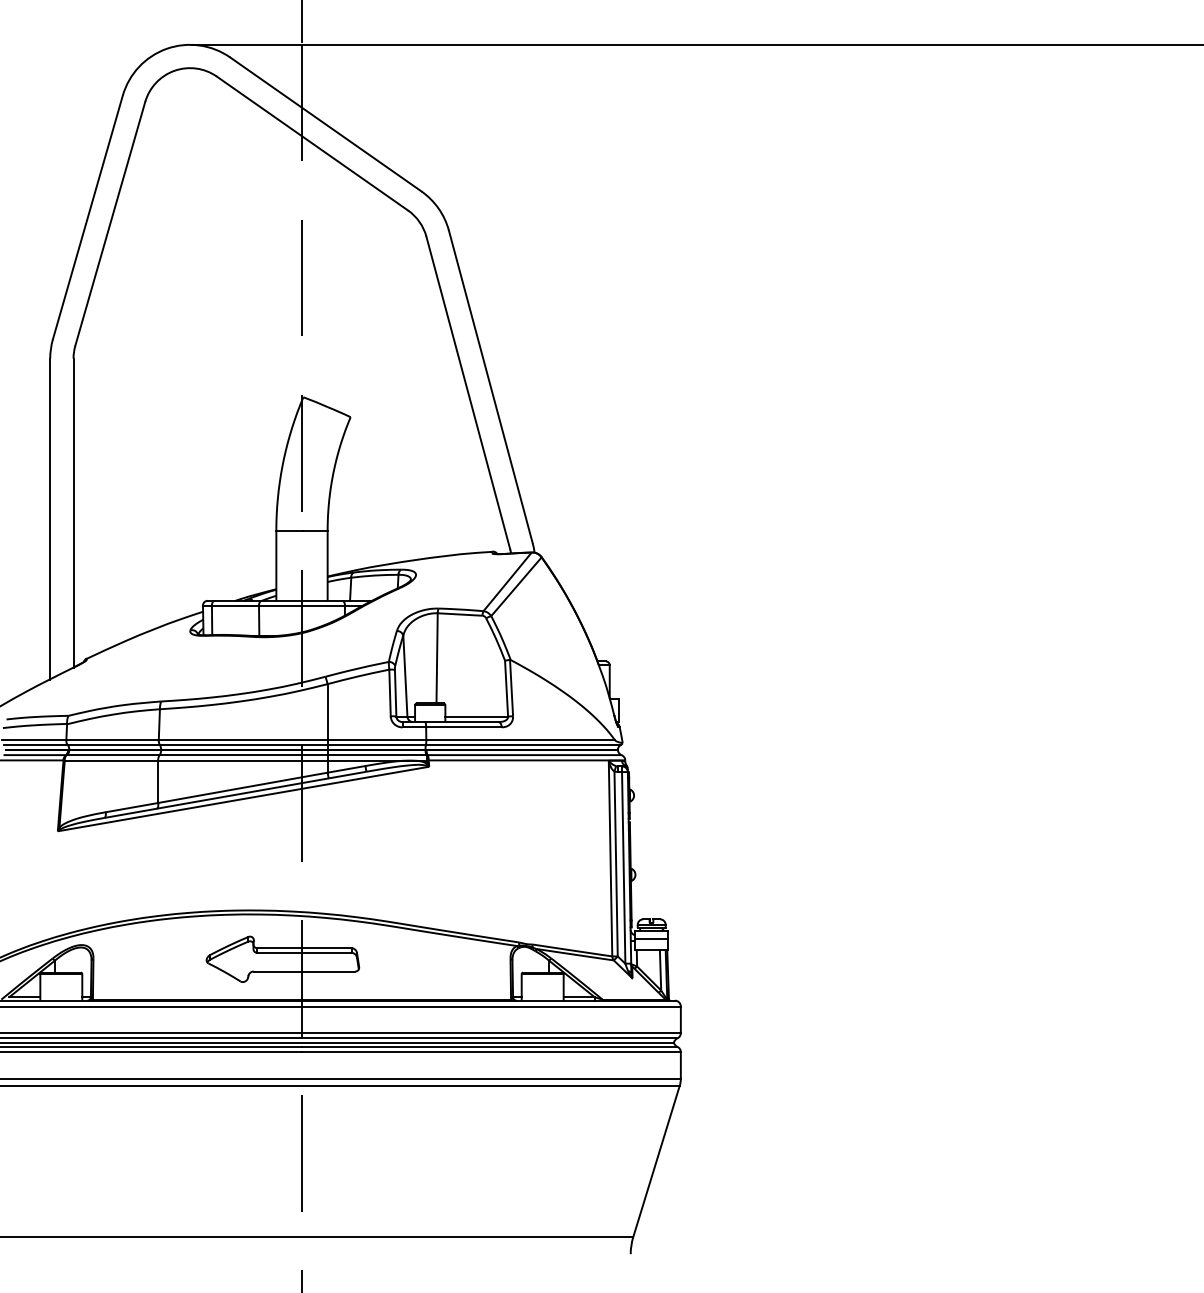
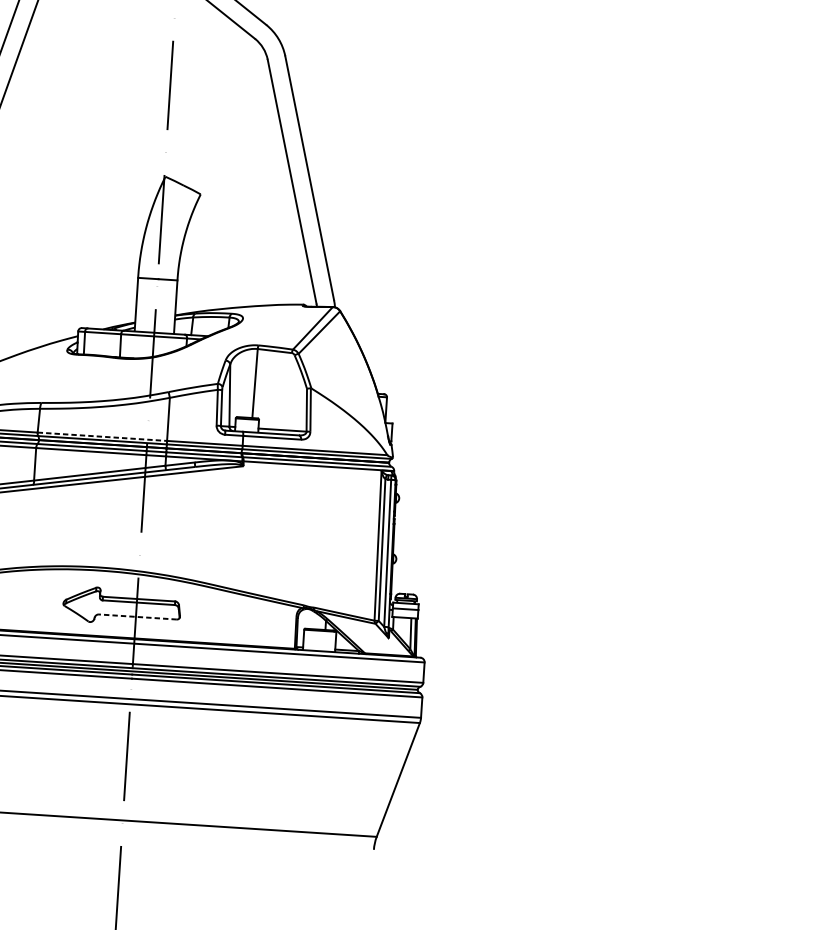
line: (243, 740) -> (102, 436), solid -> dashed
line: (304, 971) -> (137, 616), solid -> dashed

